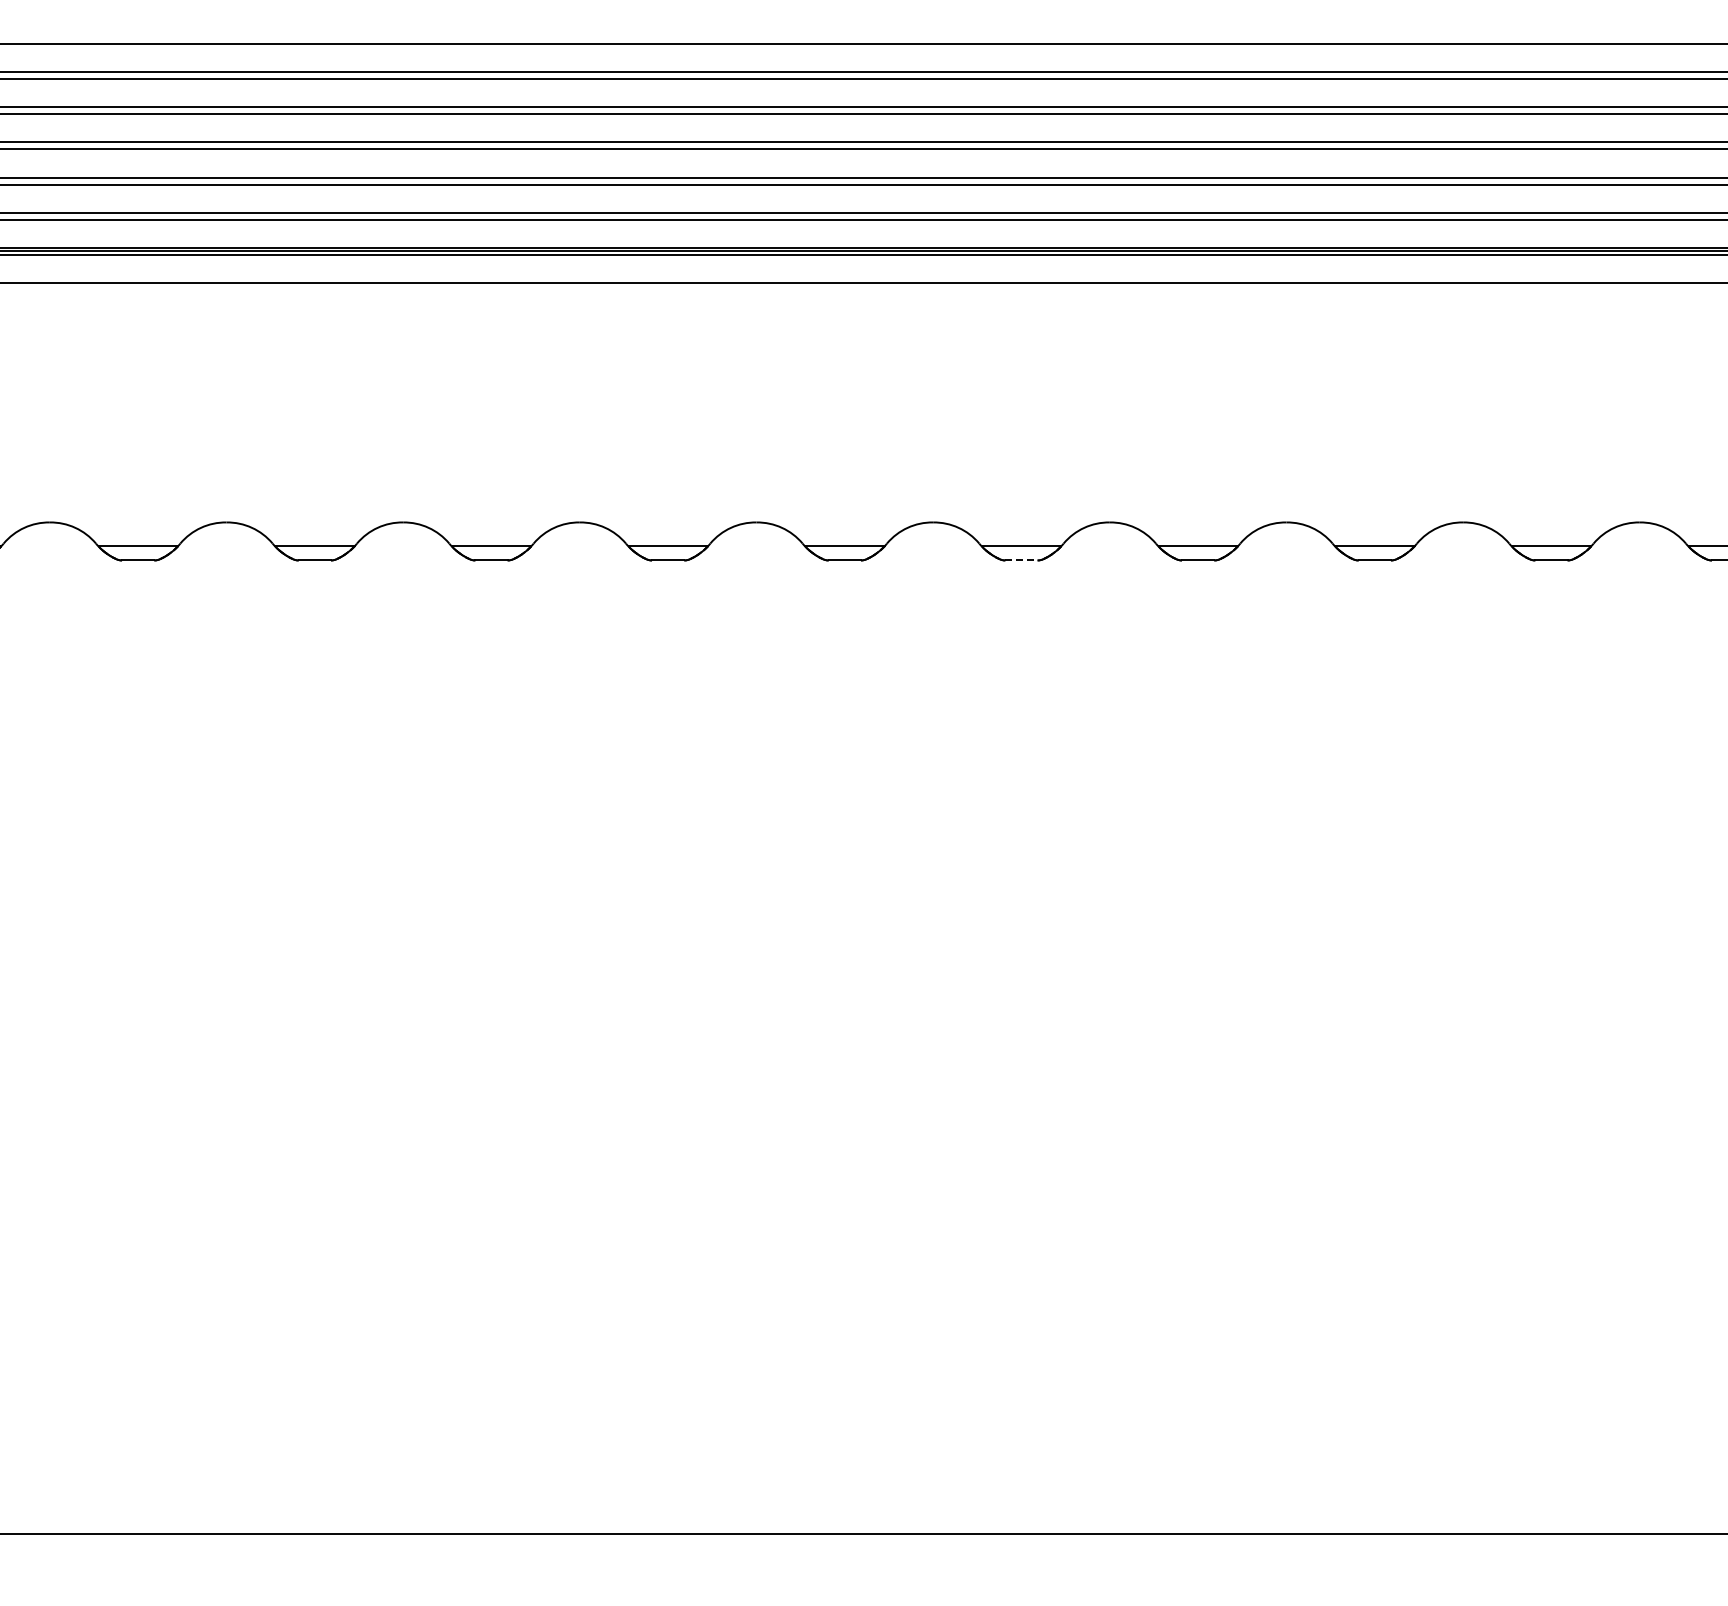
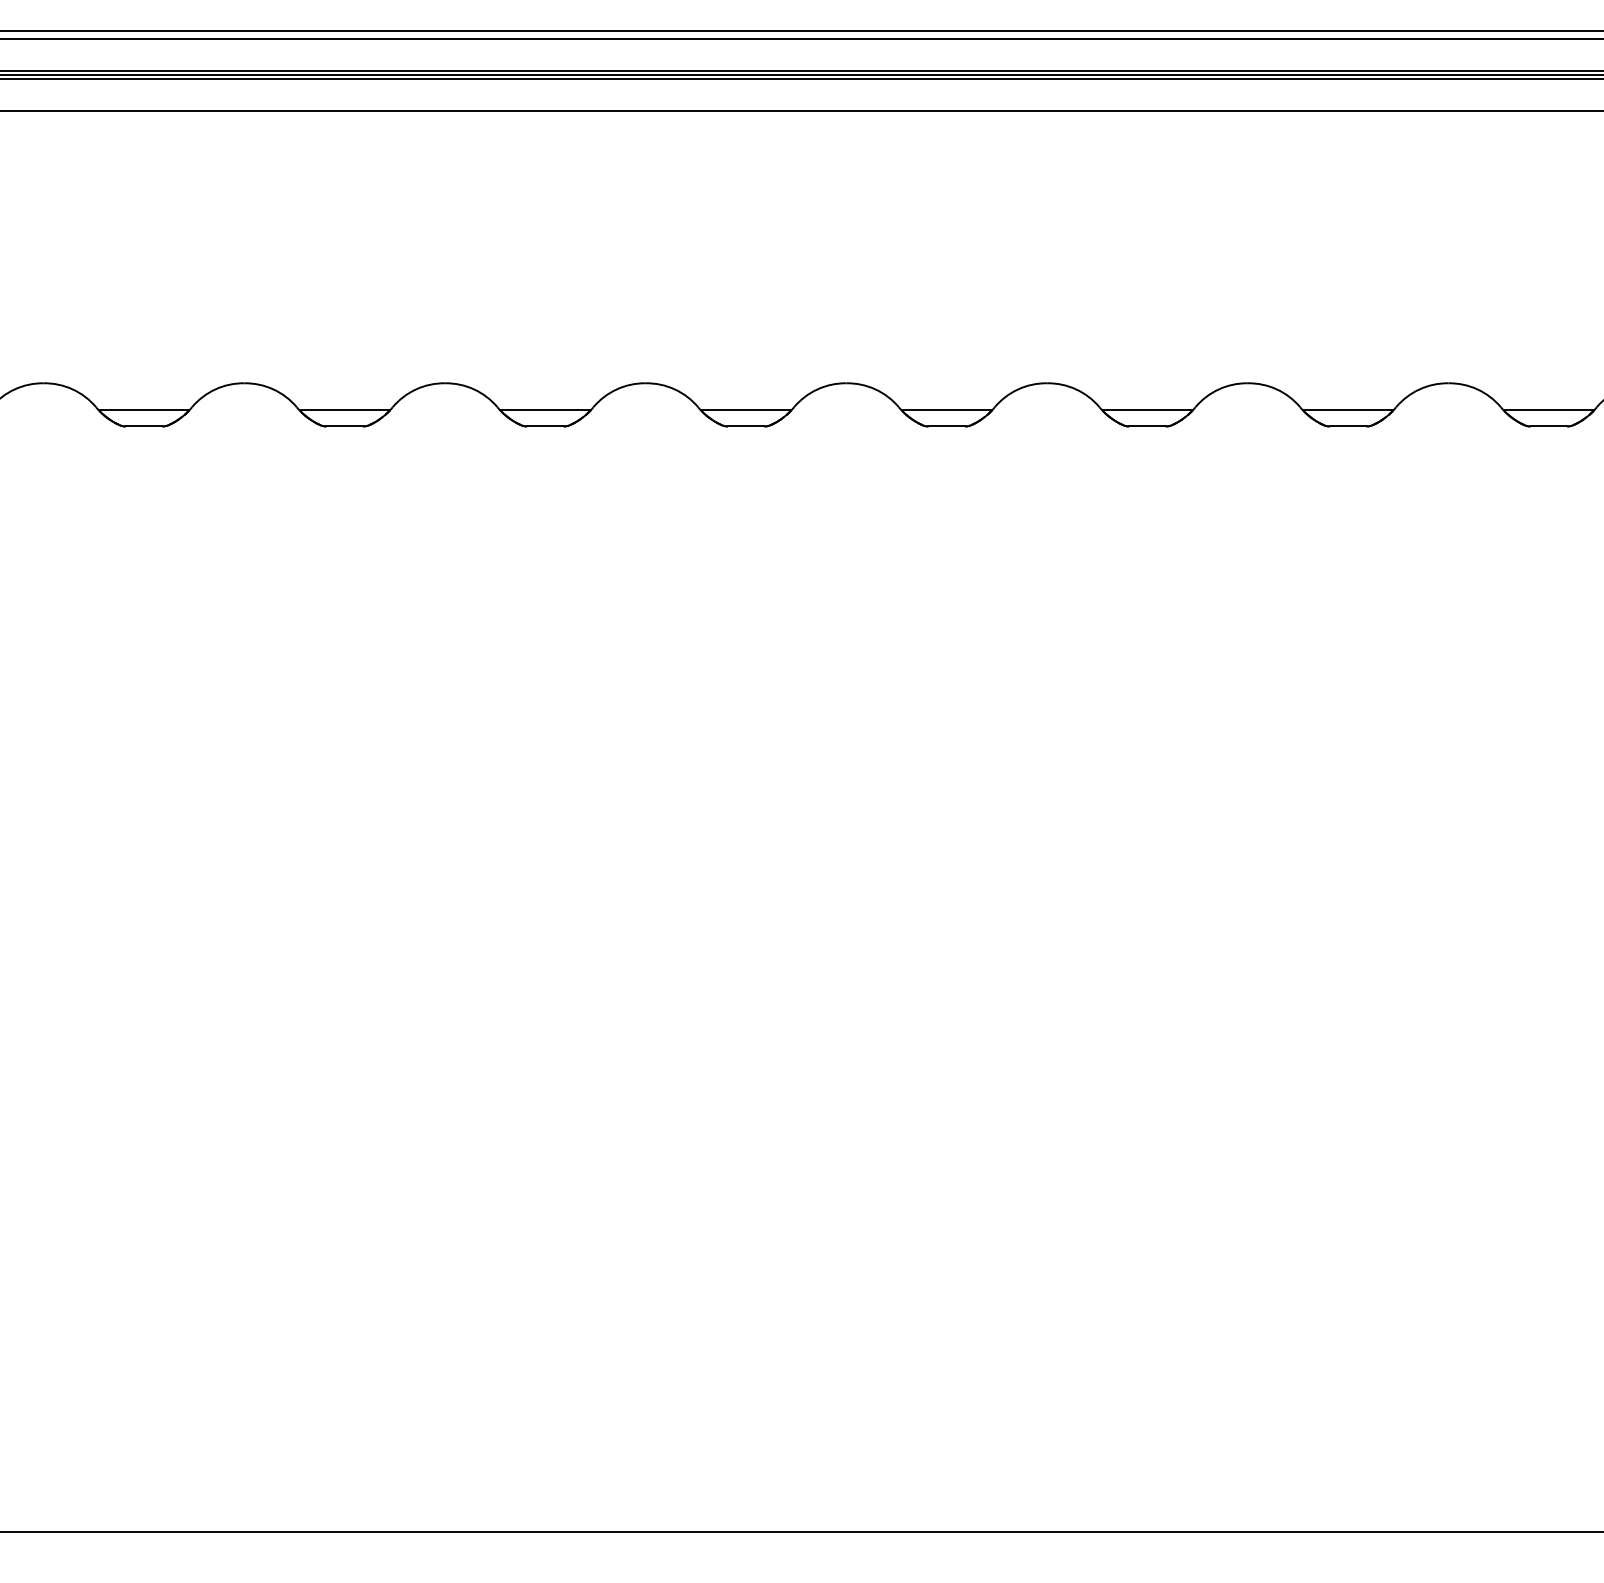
line: (1021, 560) -> (746, 426), dashed -> solid

